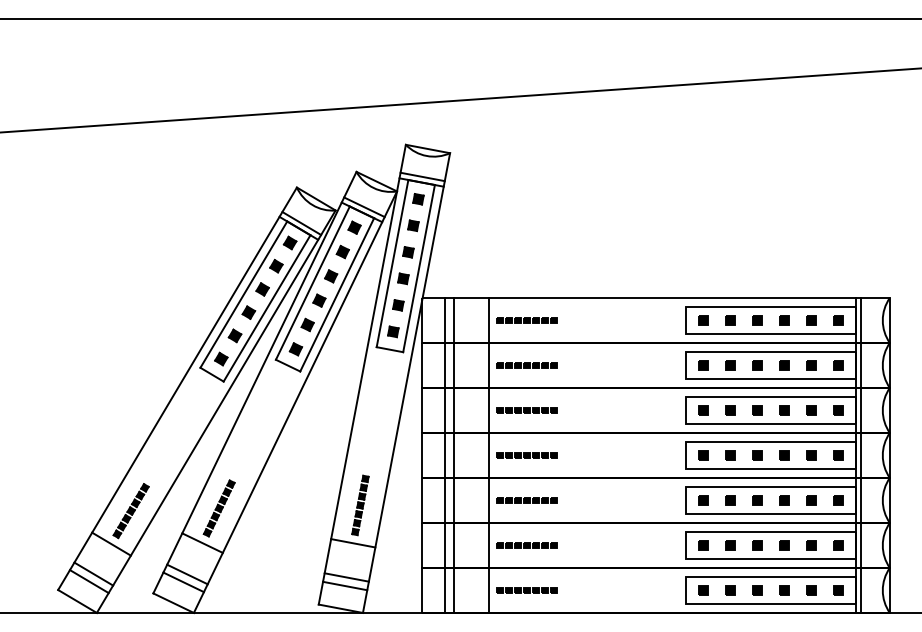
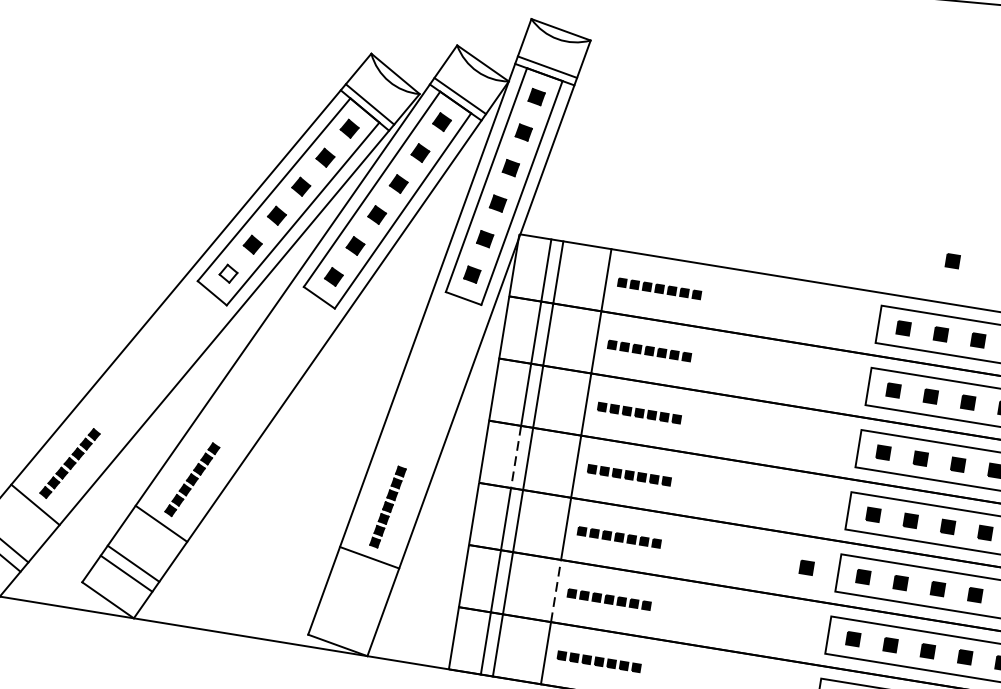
part: (730, 267) -> (952, 261), added
fill: (221, 358) -> (228, 272), removed
line: (445, 455) -> (516, 457), solid -> dashed
part: (662, 500) -> (806, 567), added
line: (488, 544) -> (556, 589), solid -> dashed
line: (346, 577) -> (352, 603), removed
line: (345, 585) -> (349, 614), removed

